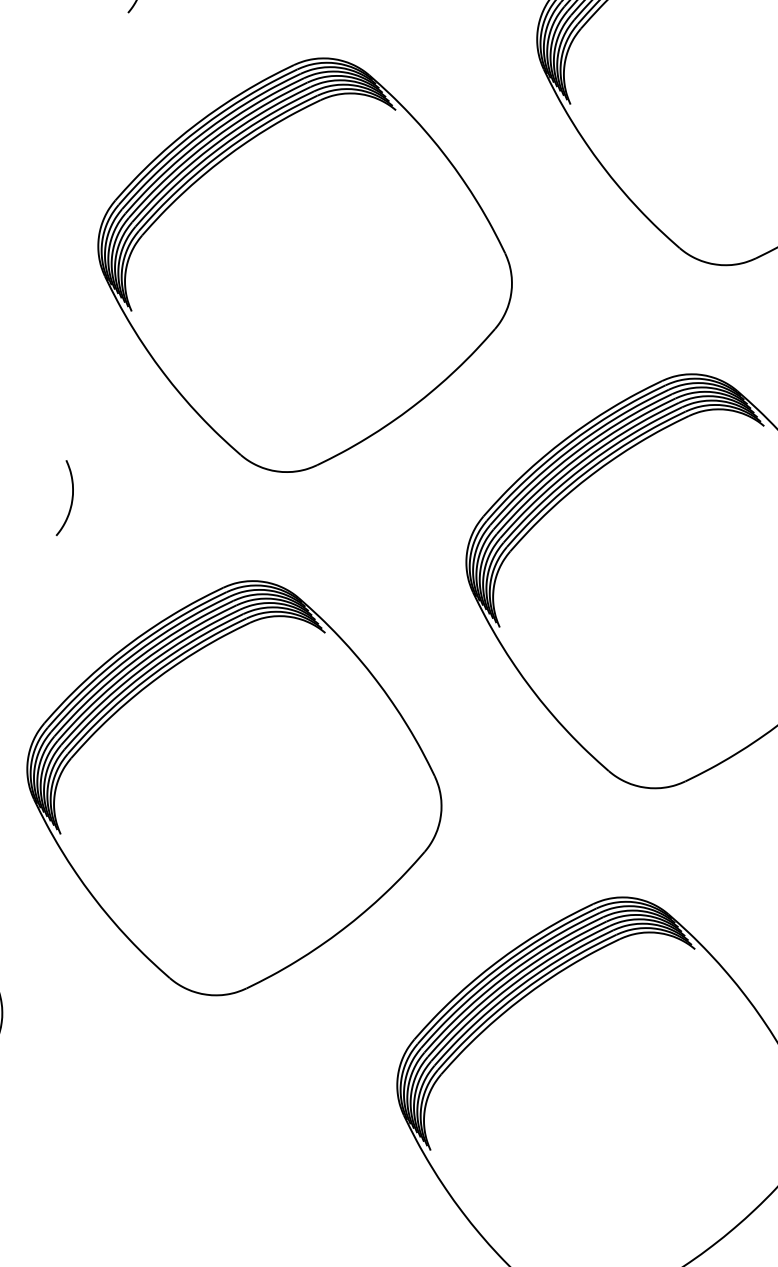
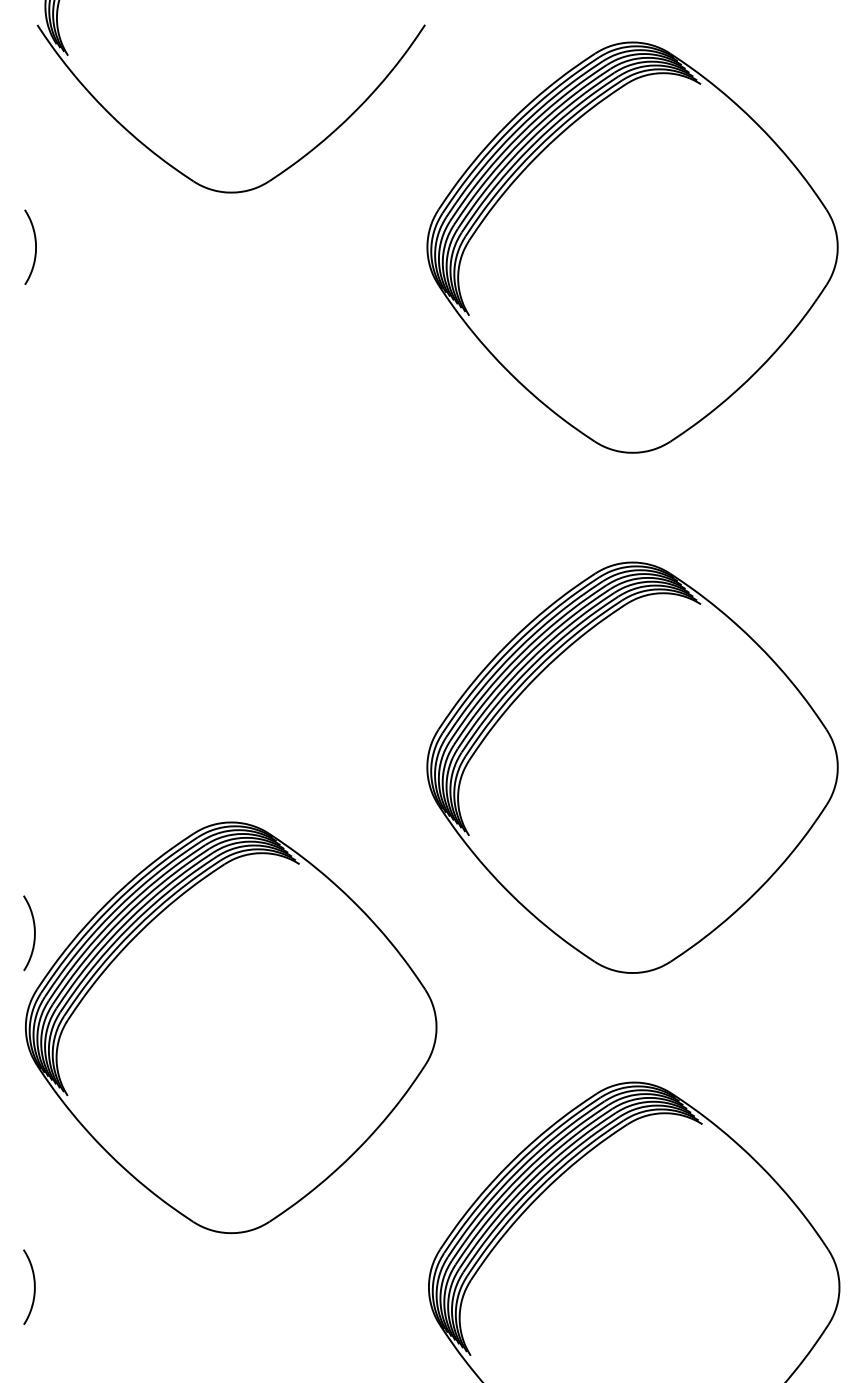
part: (305, 265) -> (231, 507), removed
curve: (71, 499) -> (34, 933), moved

